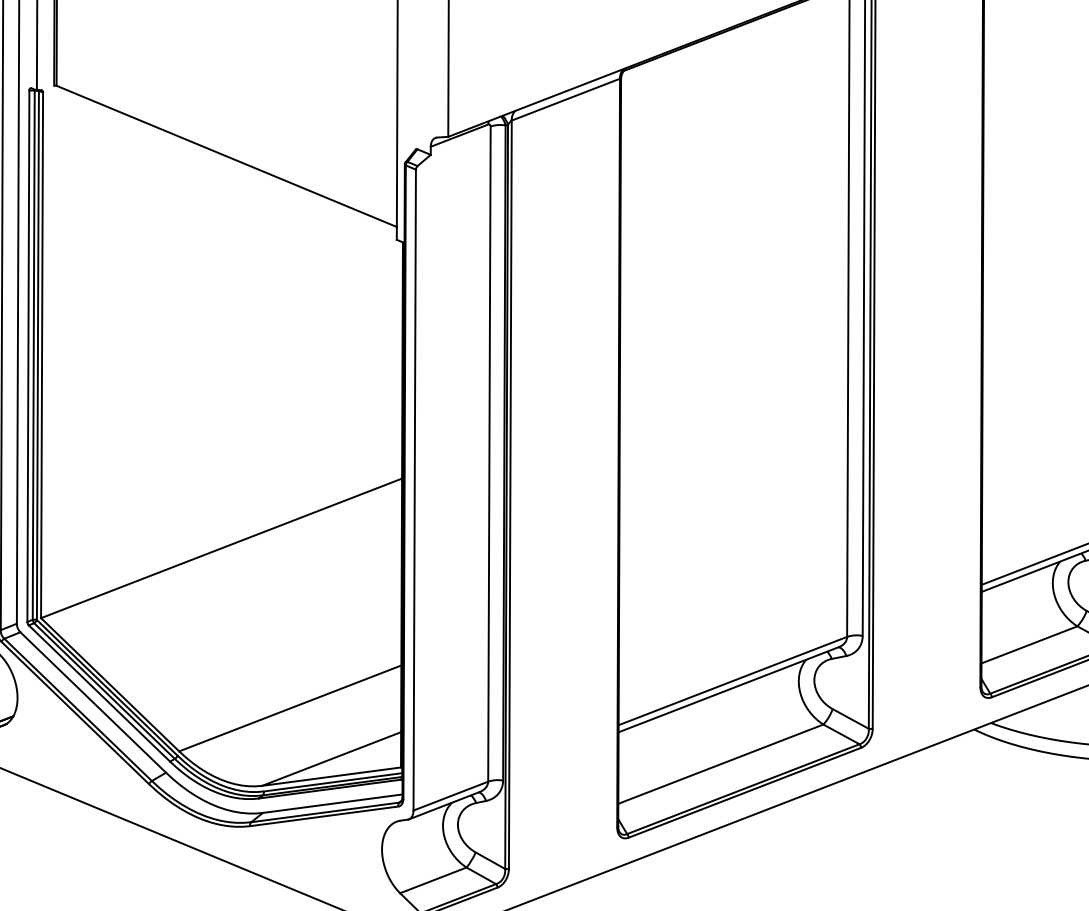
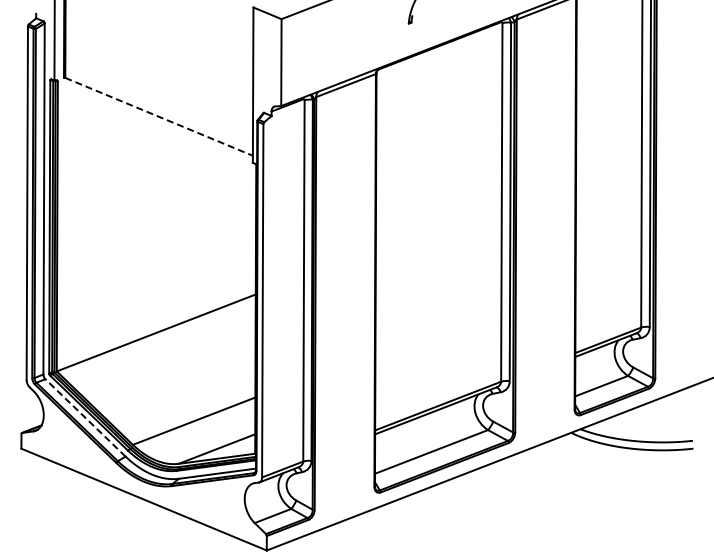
line: (227, 155) -> (159, 116), solid -> dashed
line: (93, 701) -> (85, 417), solid -> dashed

